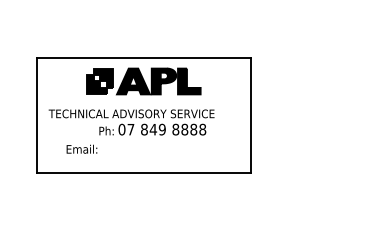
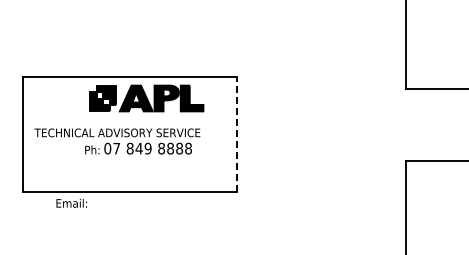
part: (143, 81) -> (146, 98), moved
line: (250, 115) -> (236, 134), solid -> dashed
text: (81, 148) -> (71, 202), moved

